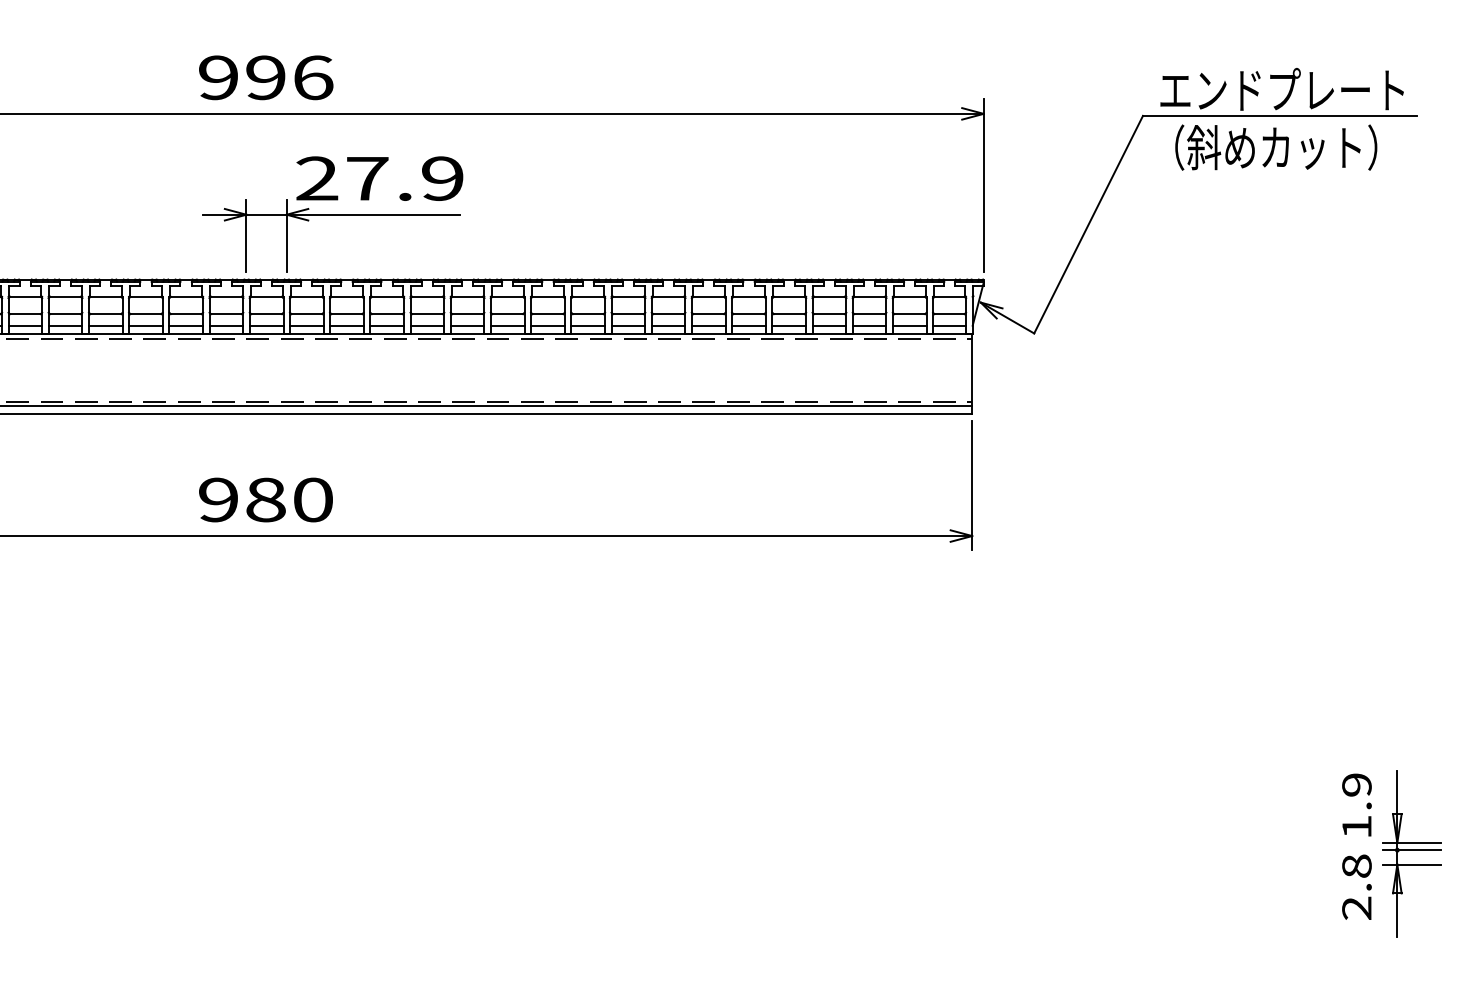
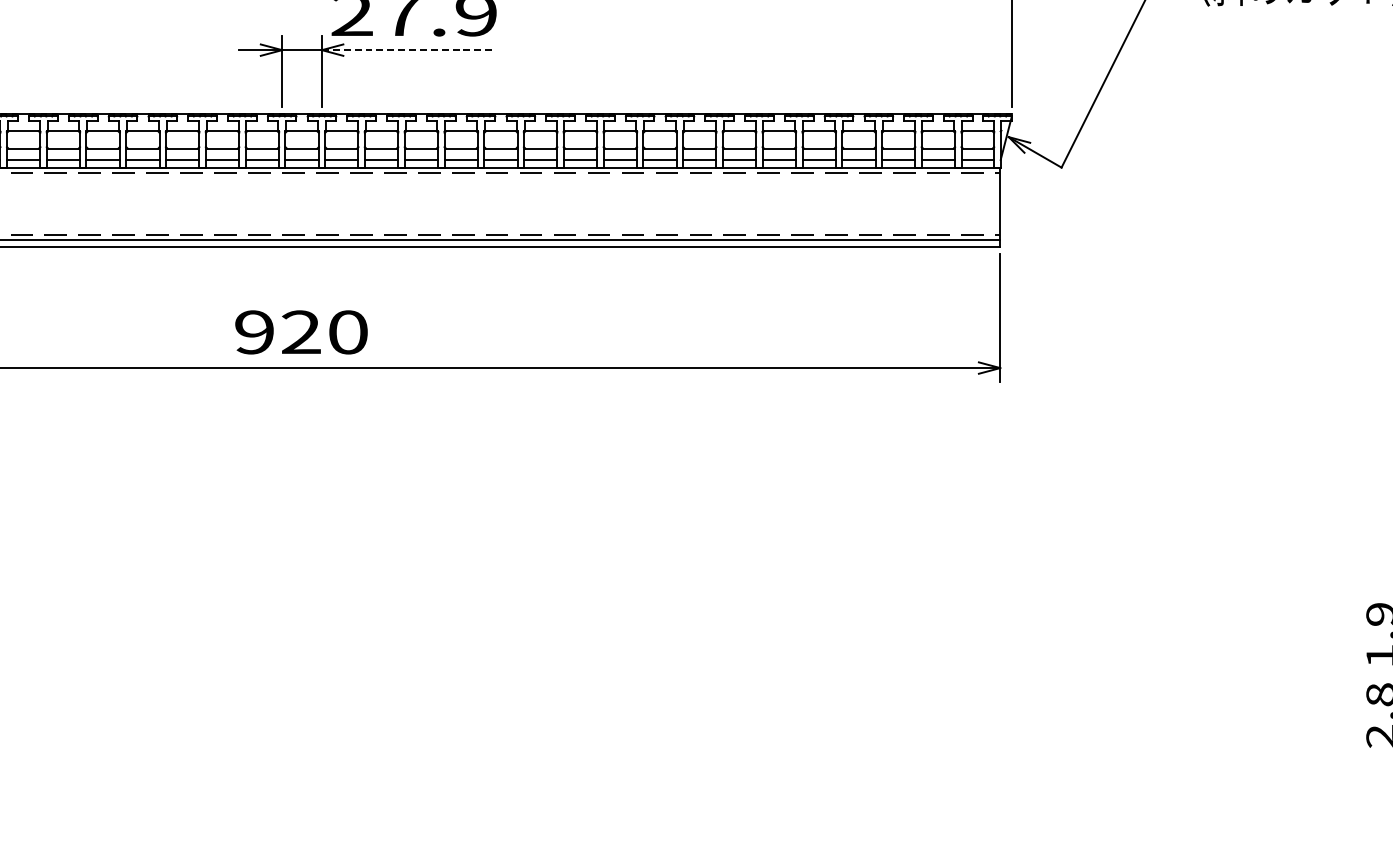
line: (373, 214) -> (407, 49), solid -> dashed
text: (265, 499) -> (301, 331), 980 -> 920

